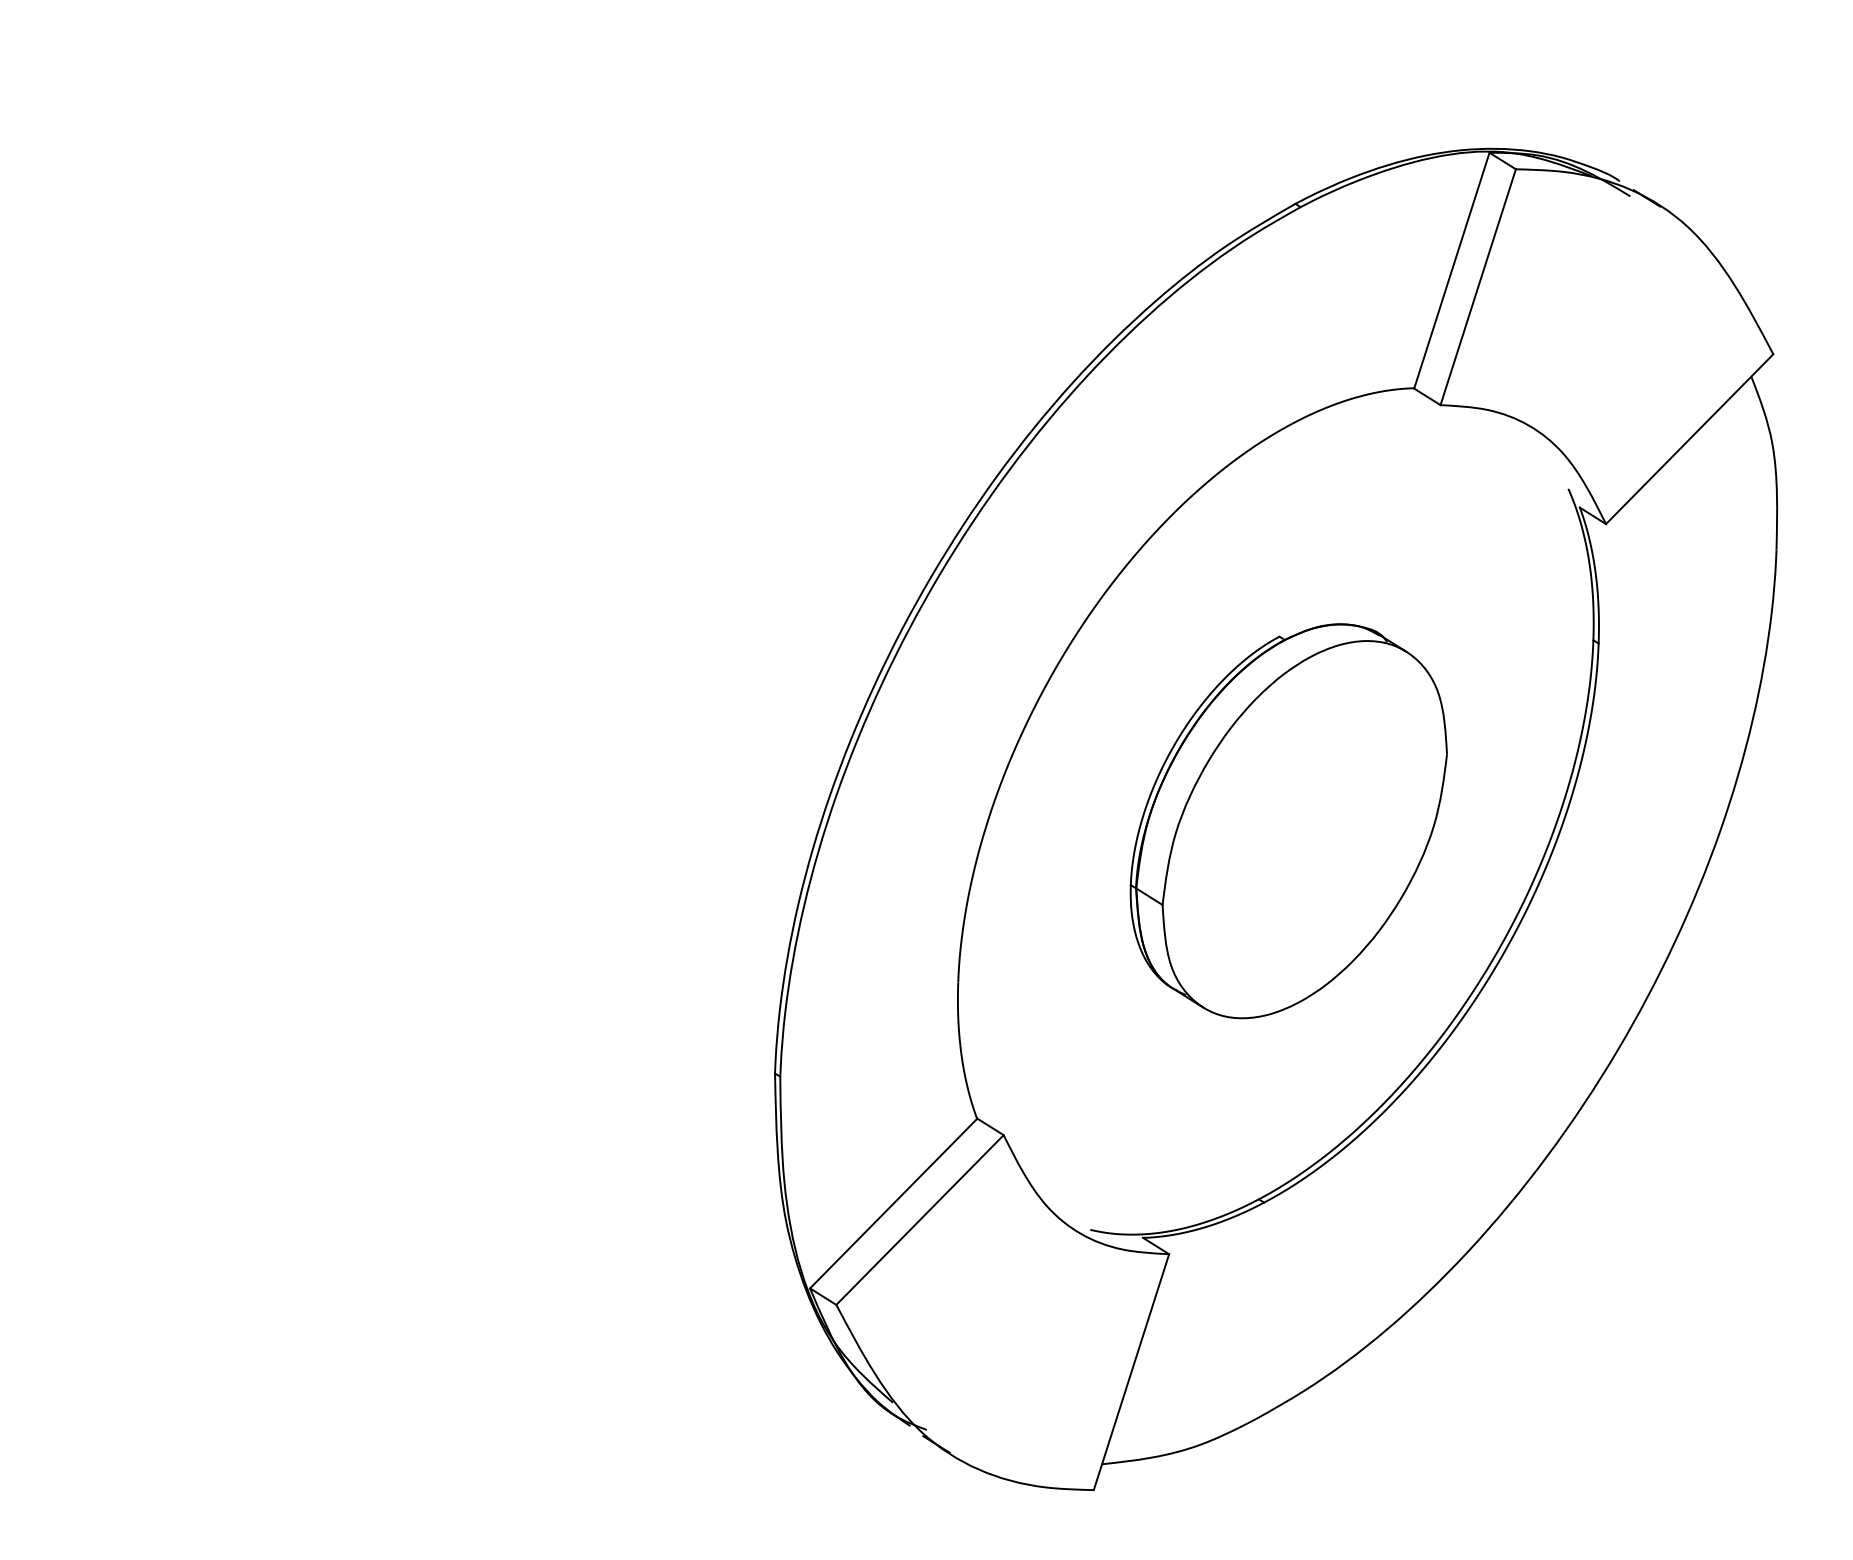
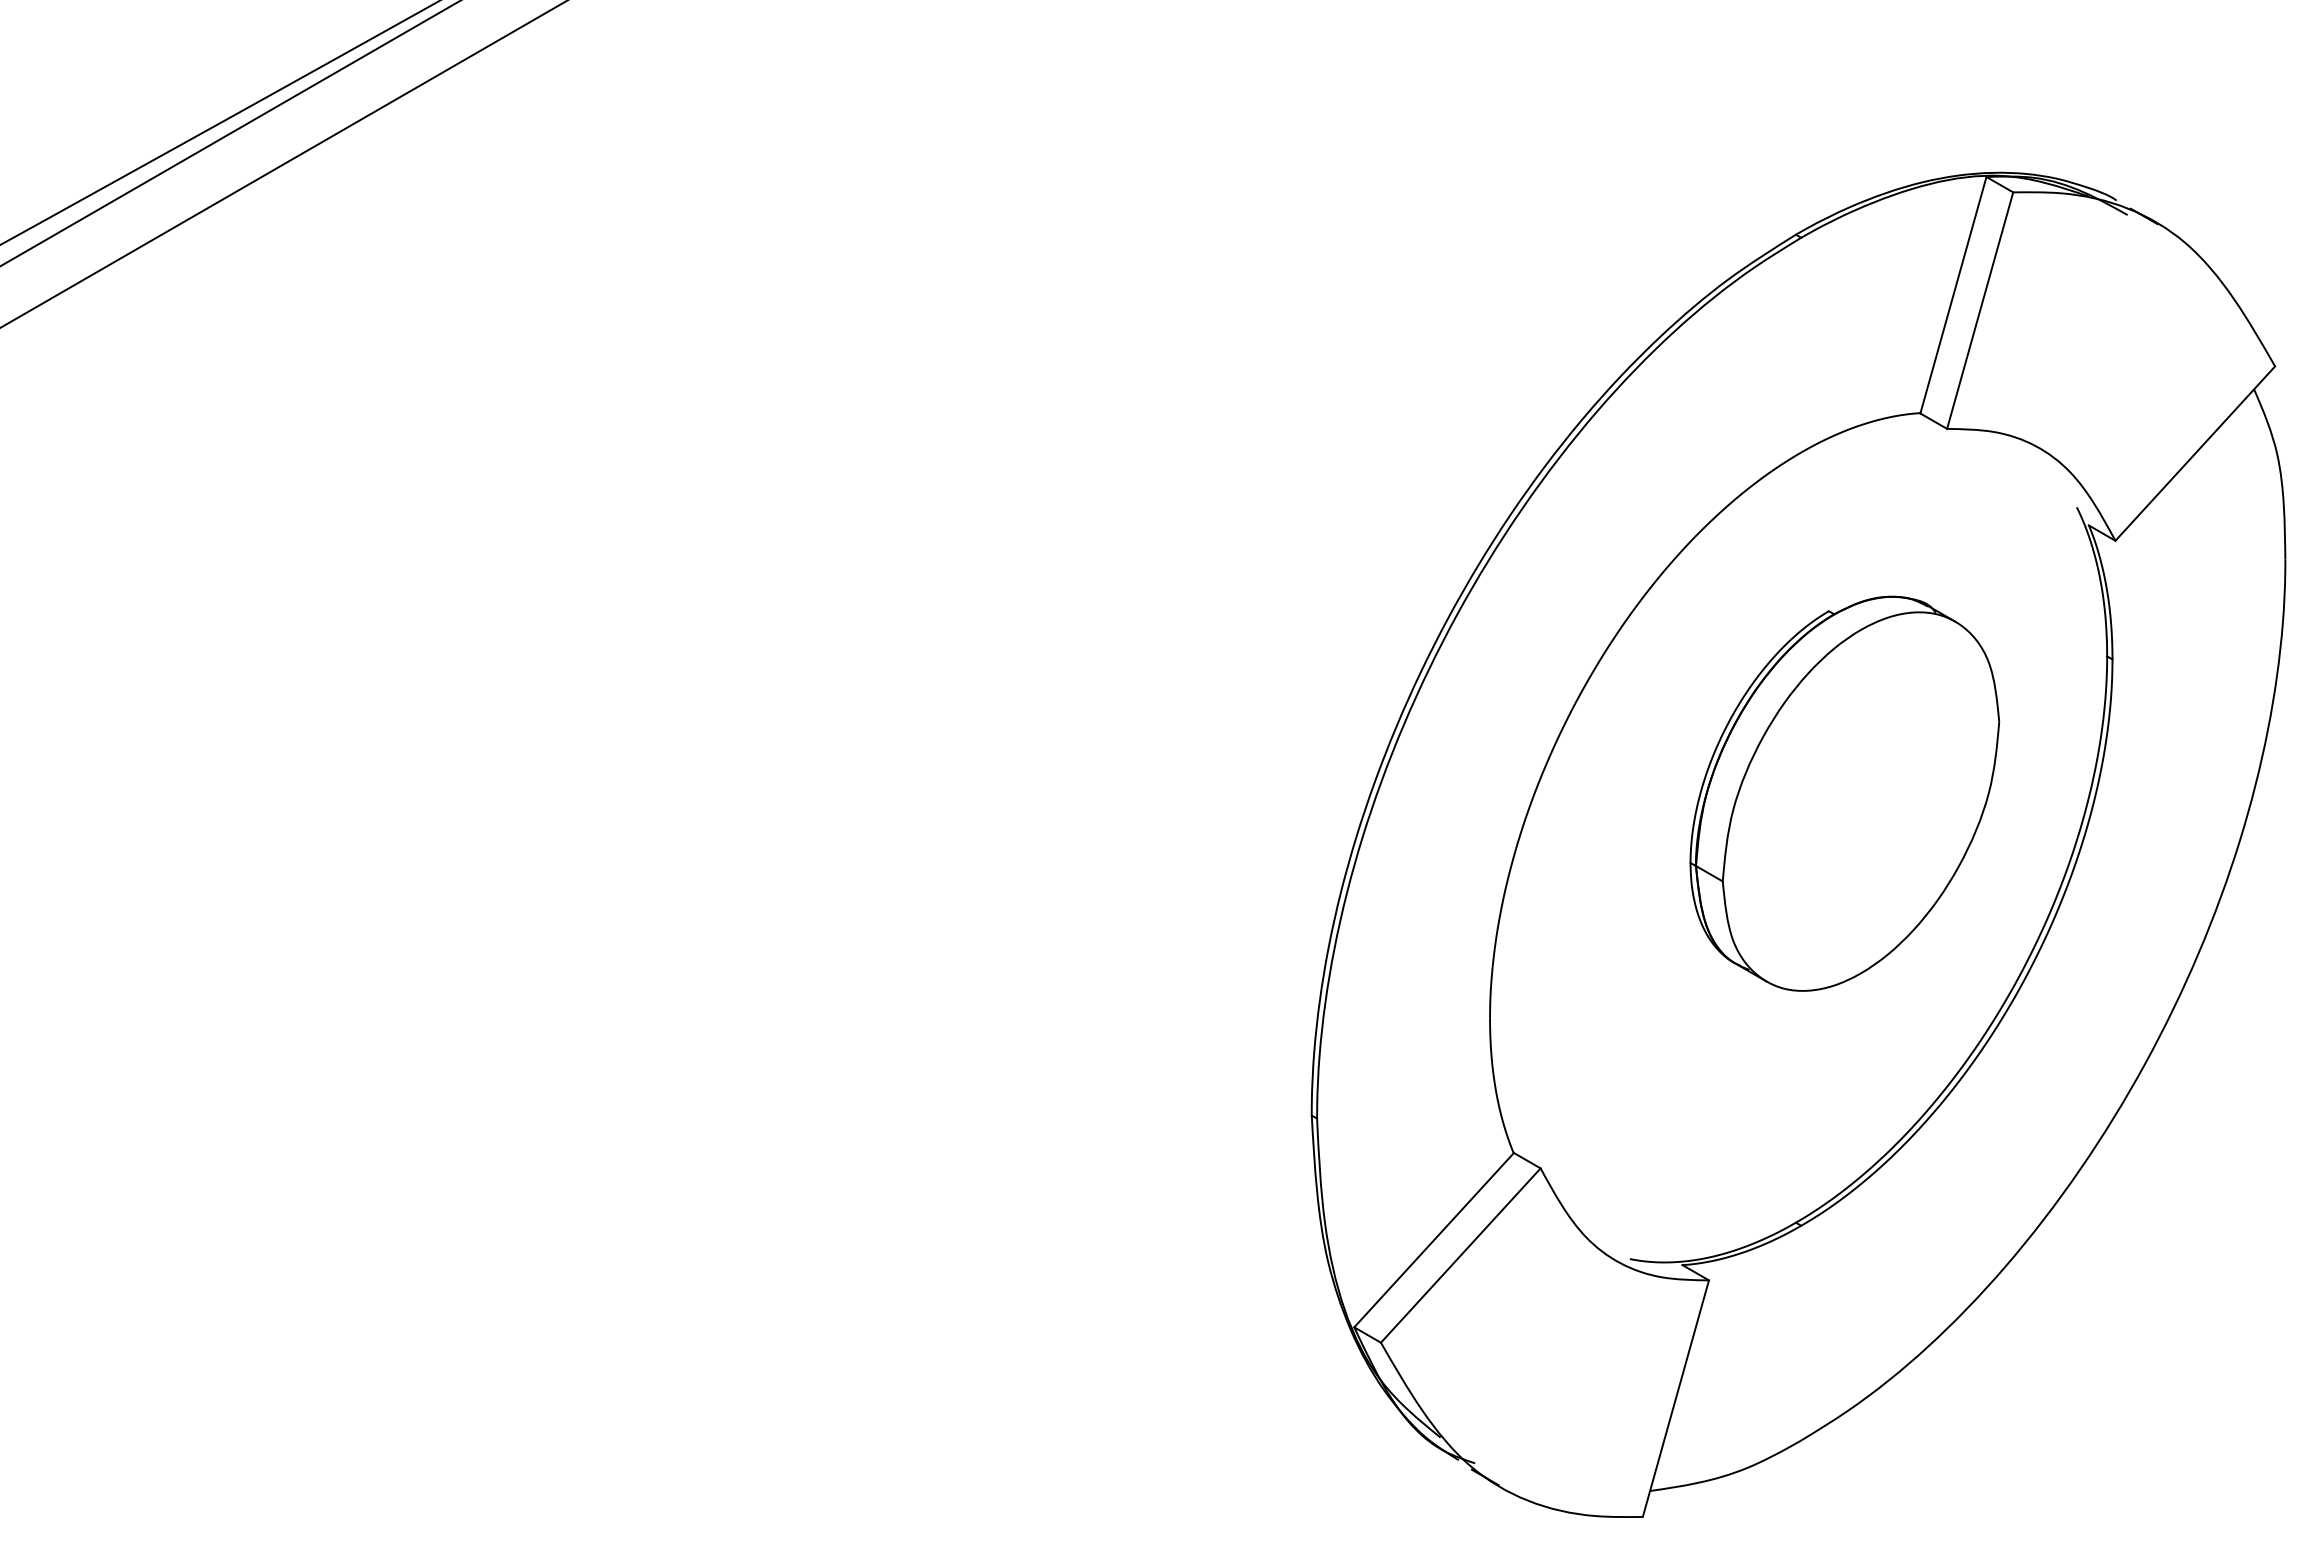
part: (1288, 820) -> (1844, 793), moved

